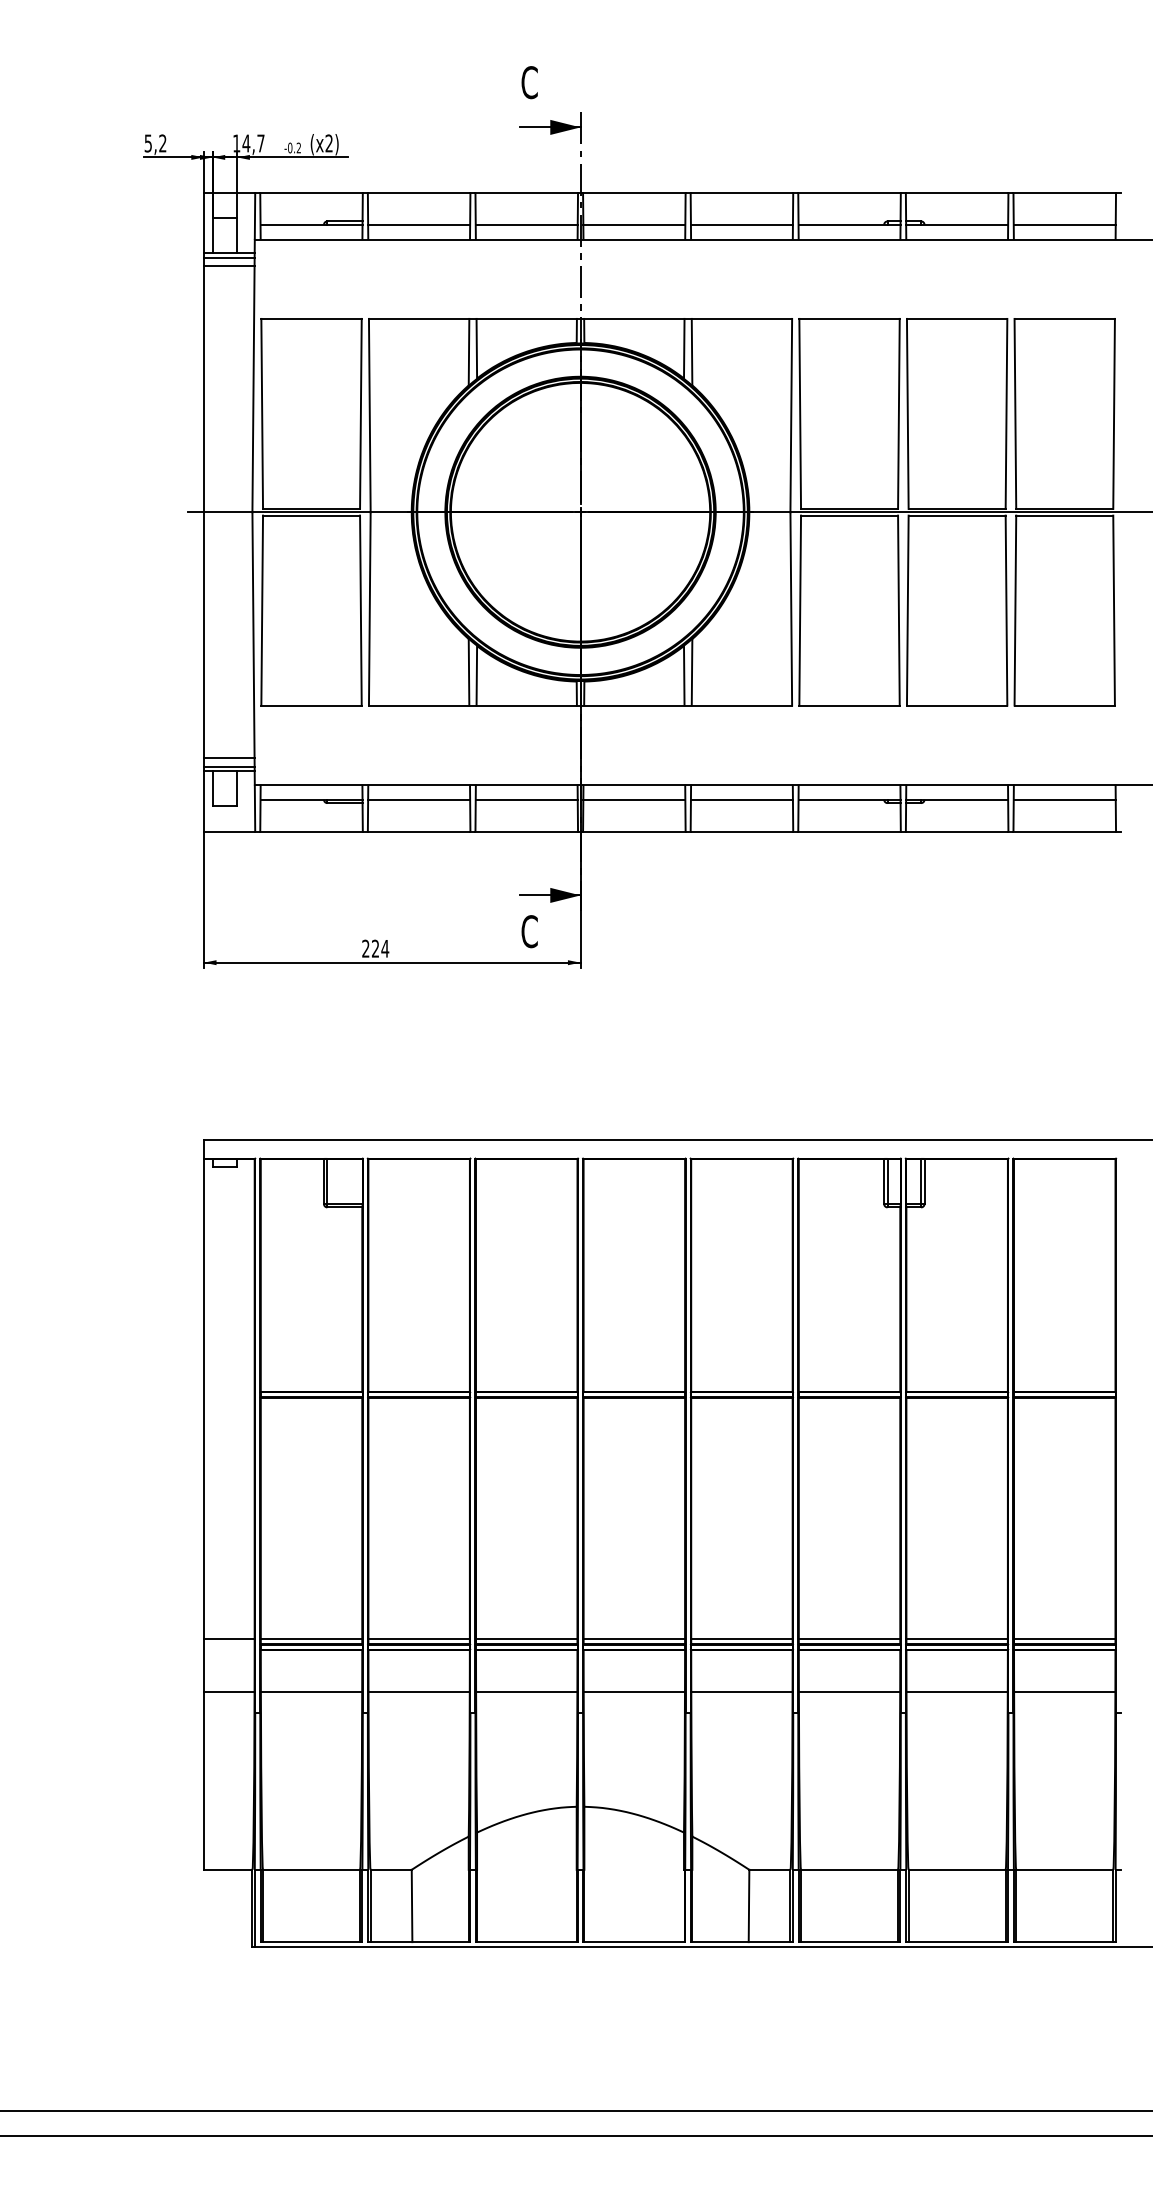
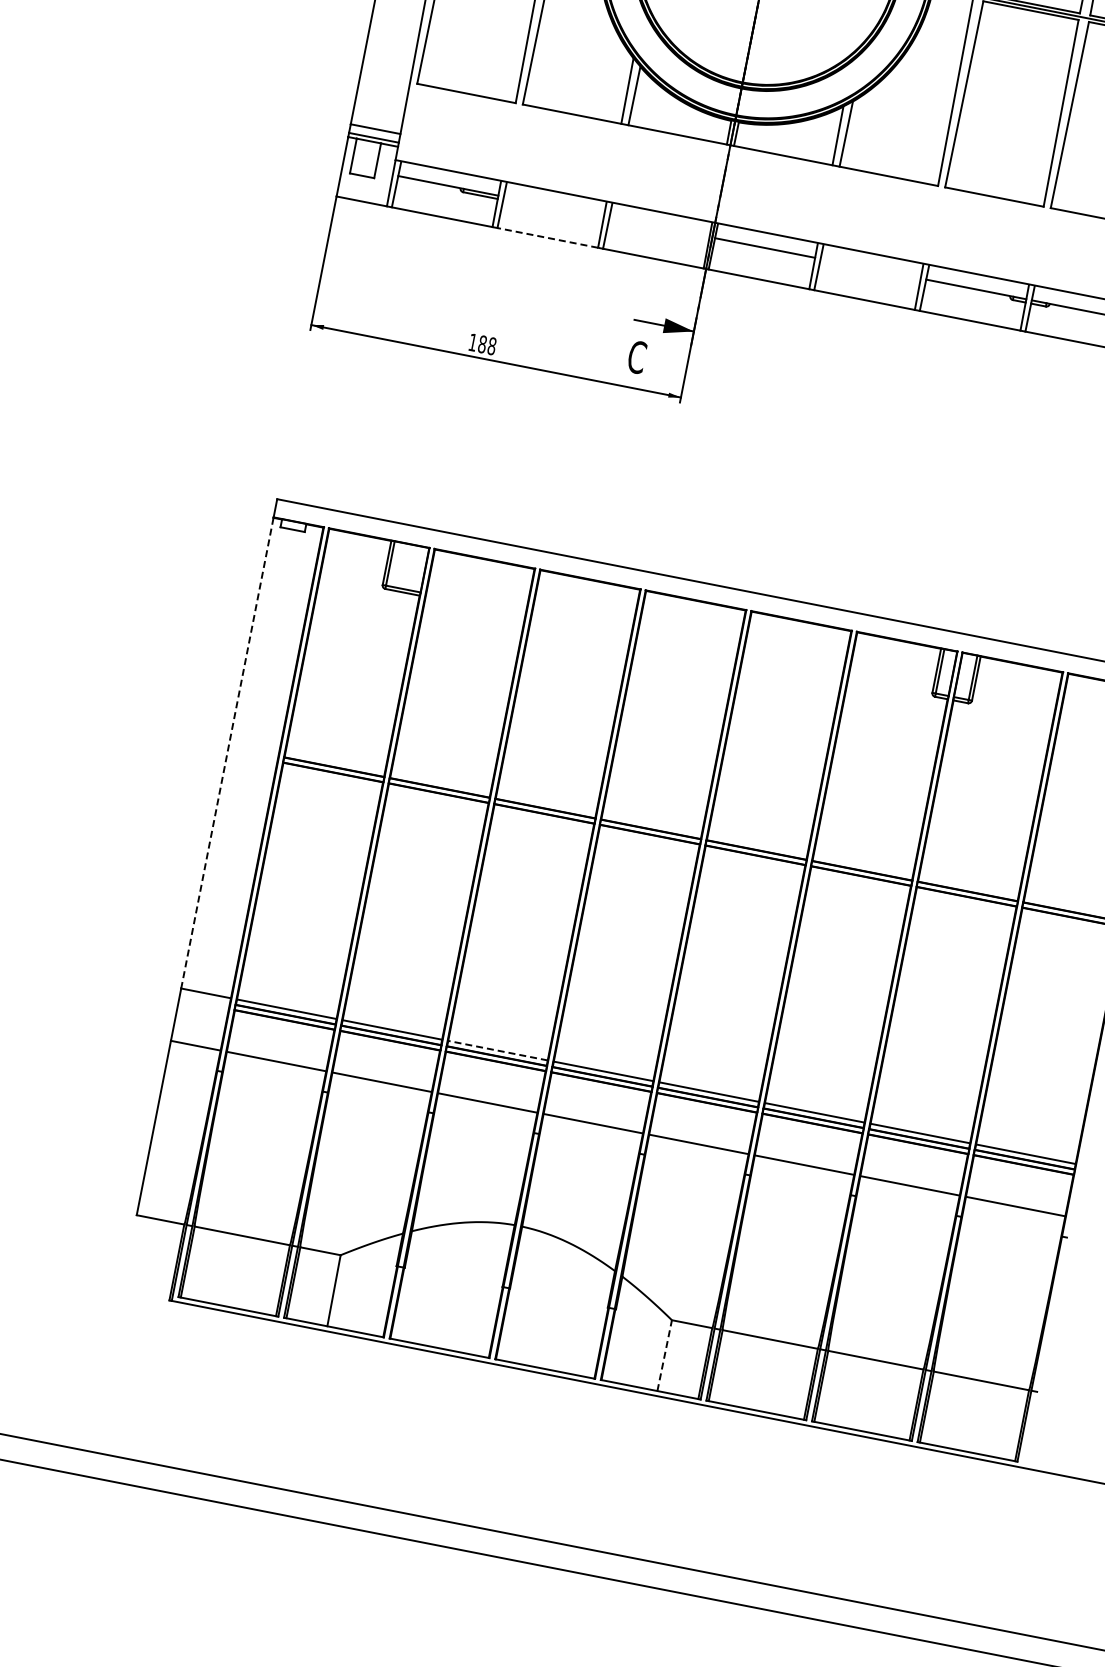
line: (419, 799) -> (554, 206), removed
line: (526, 799) -> (659, 227), removed
line: (741, 799) -> (870, 268), removed
line: (418, 831) -> (547, 237), solid -> dashed
text: (375, 948) -> (482, 344), 224 -> 188
line: (203, 1399) -> (226, 753), solid -> dashed
line: (526, 1638) -> (497, 1050), solid -> dashed
line: (749, 1905) -> (665, 1355), solid -> dashed

